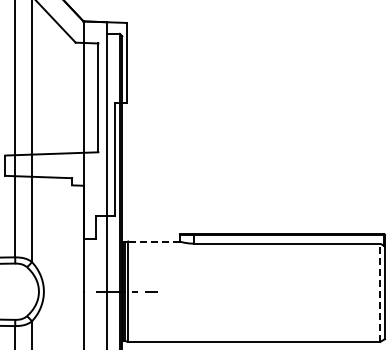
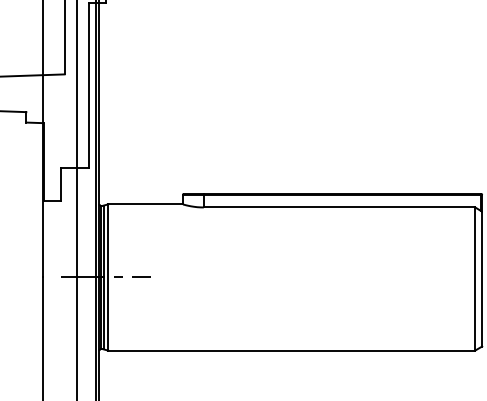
line: (153, 241) -> (144, 204), dashed -> solid
line: (380, 292) -> (475, 278), dashed -> solid

